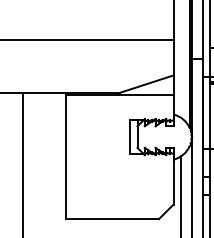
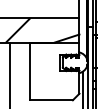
hatch: (40, 66) -> (18, 30), added

